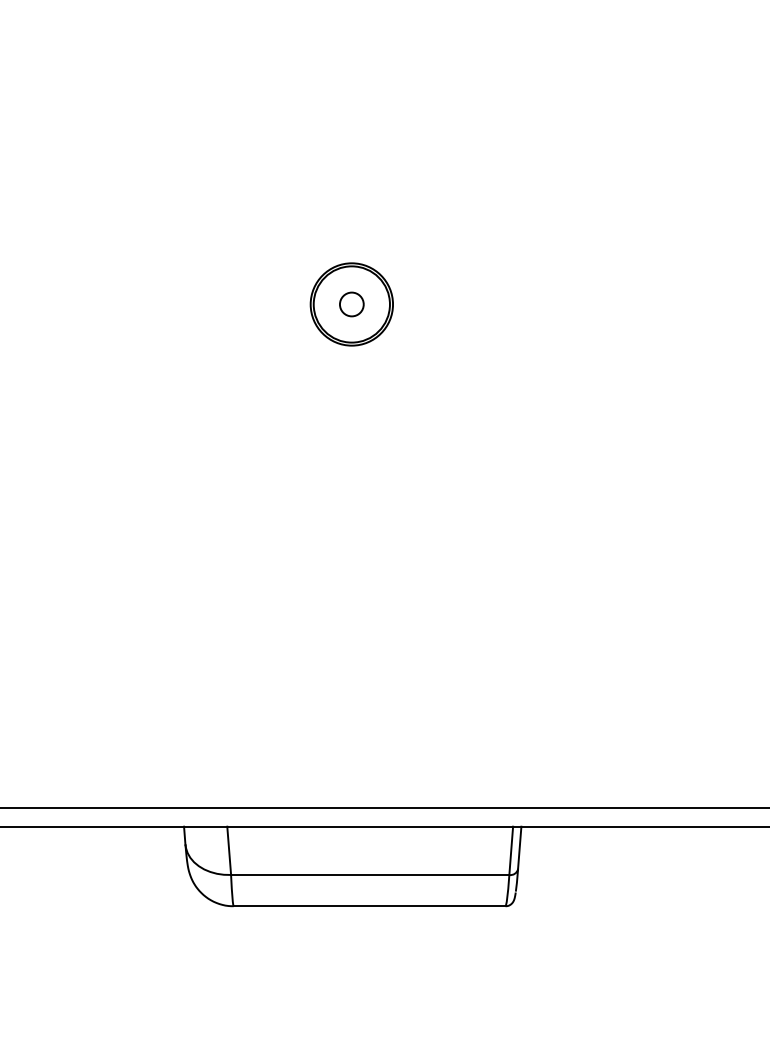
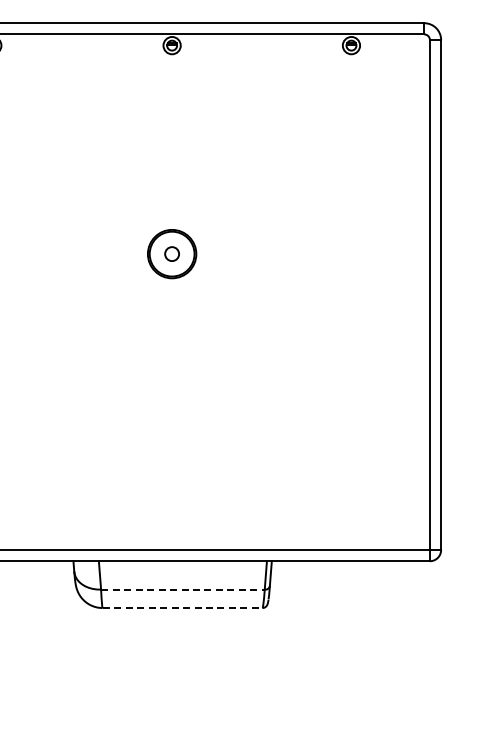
line: (369, 874) -> (182, 589), solid -> dashed
line: (369, 907) -> (182, 608), solid -> dashed

